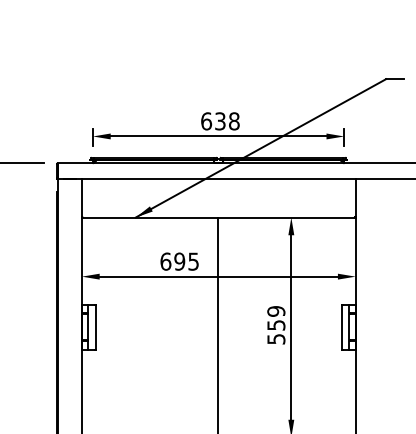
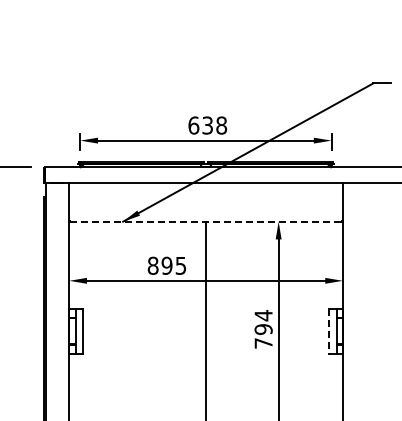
line: (219, 217) -> (206, 221), solid -> dashed
text: (165, 261) -> (152, 265), 695 -> 895
text: (276, 324) -> (263, 328), 559 -> 794
line: (341, 327) -> (328, 331), solid -> dashed

